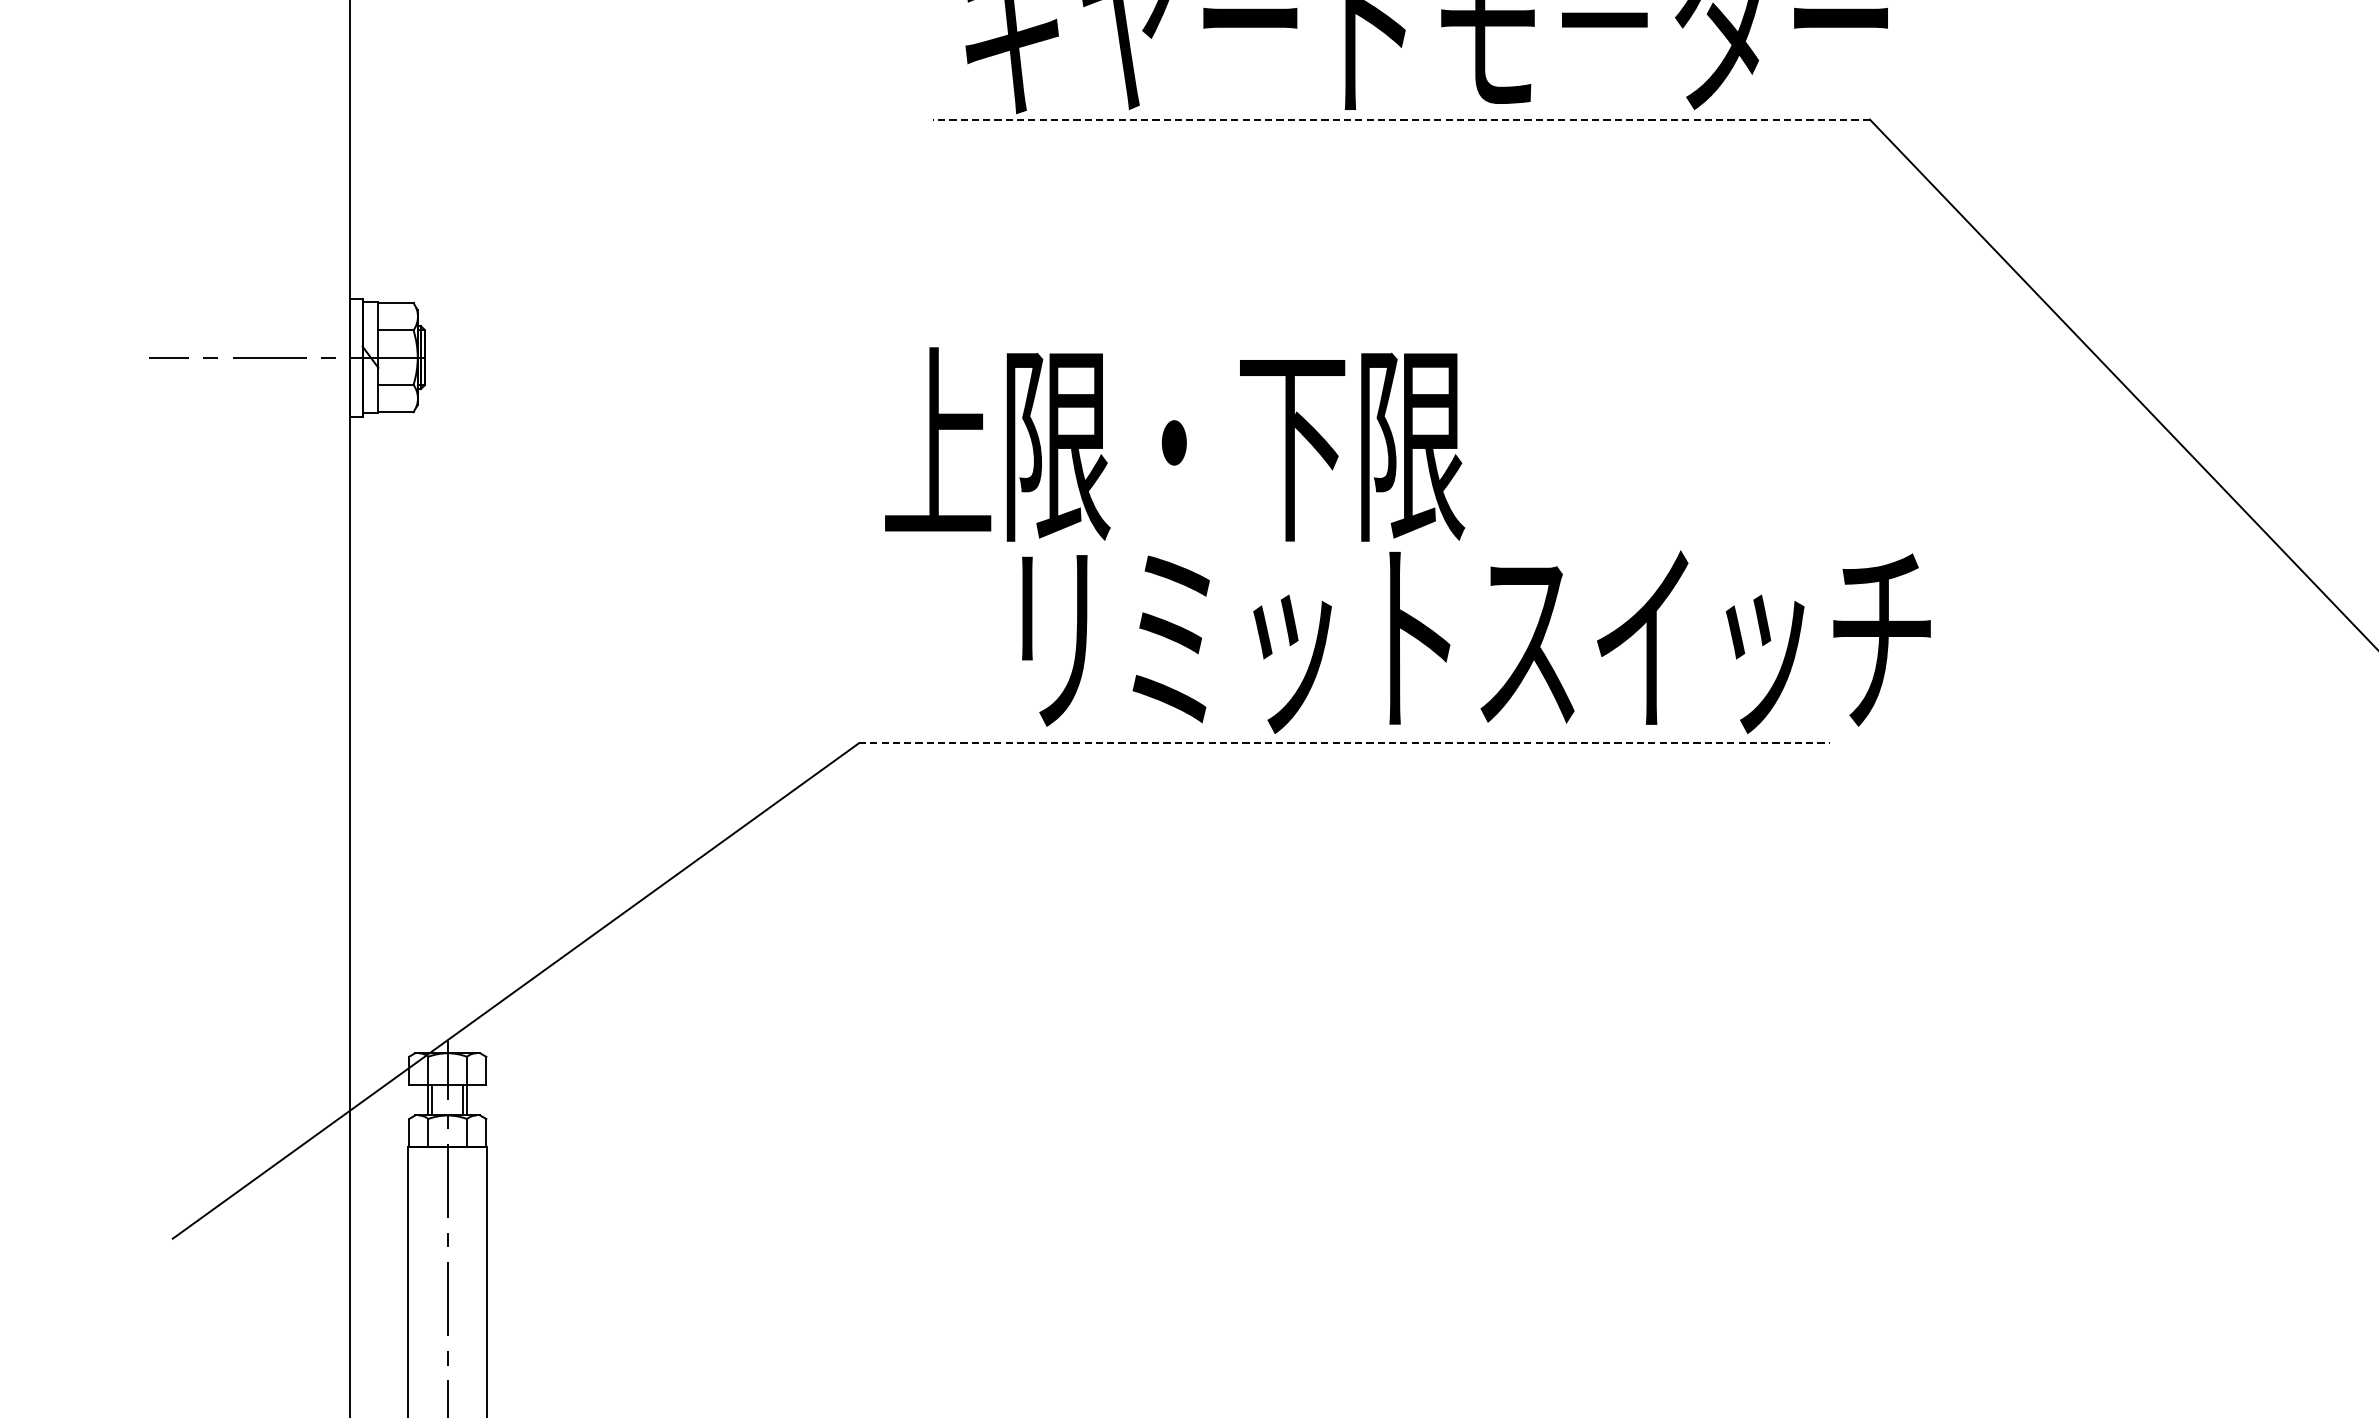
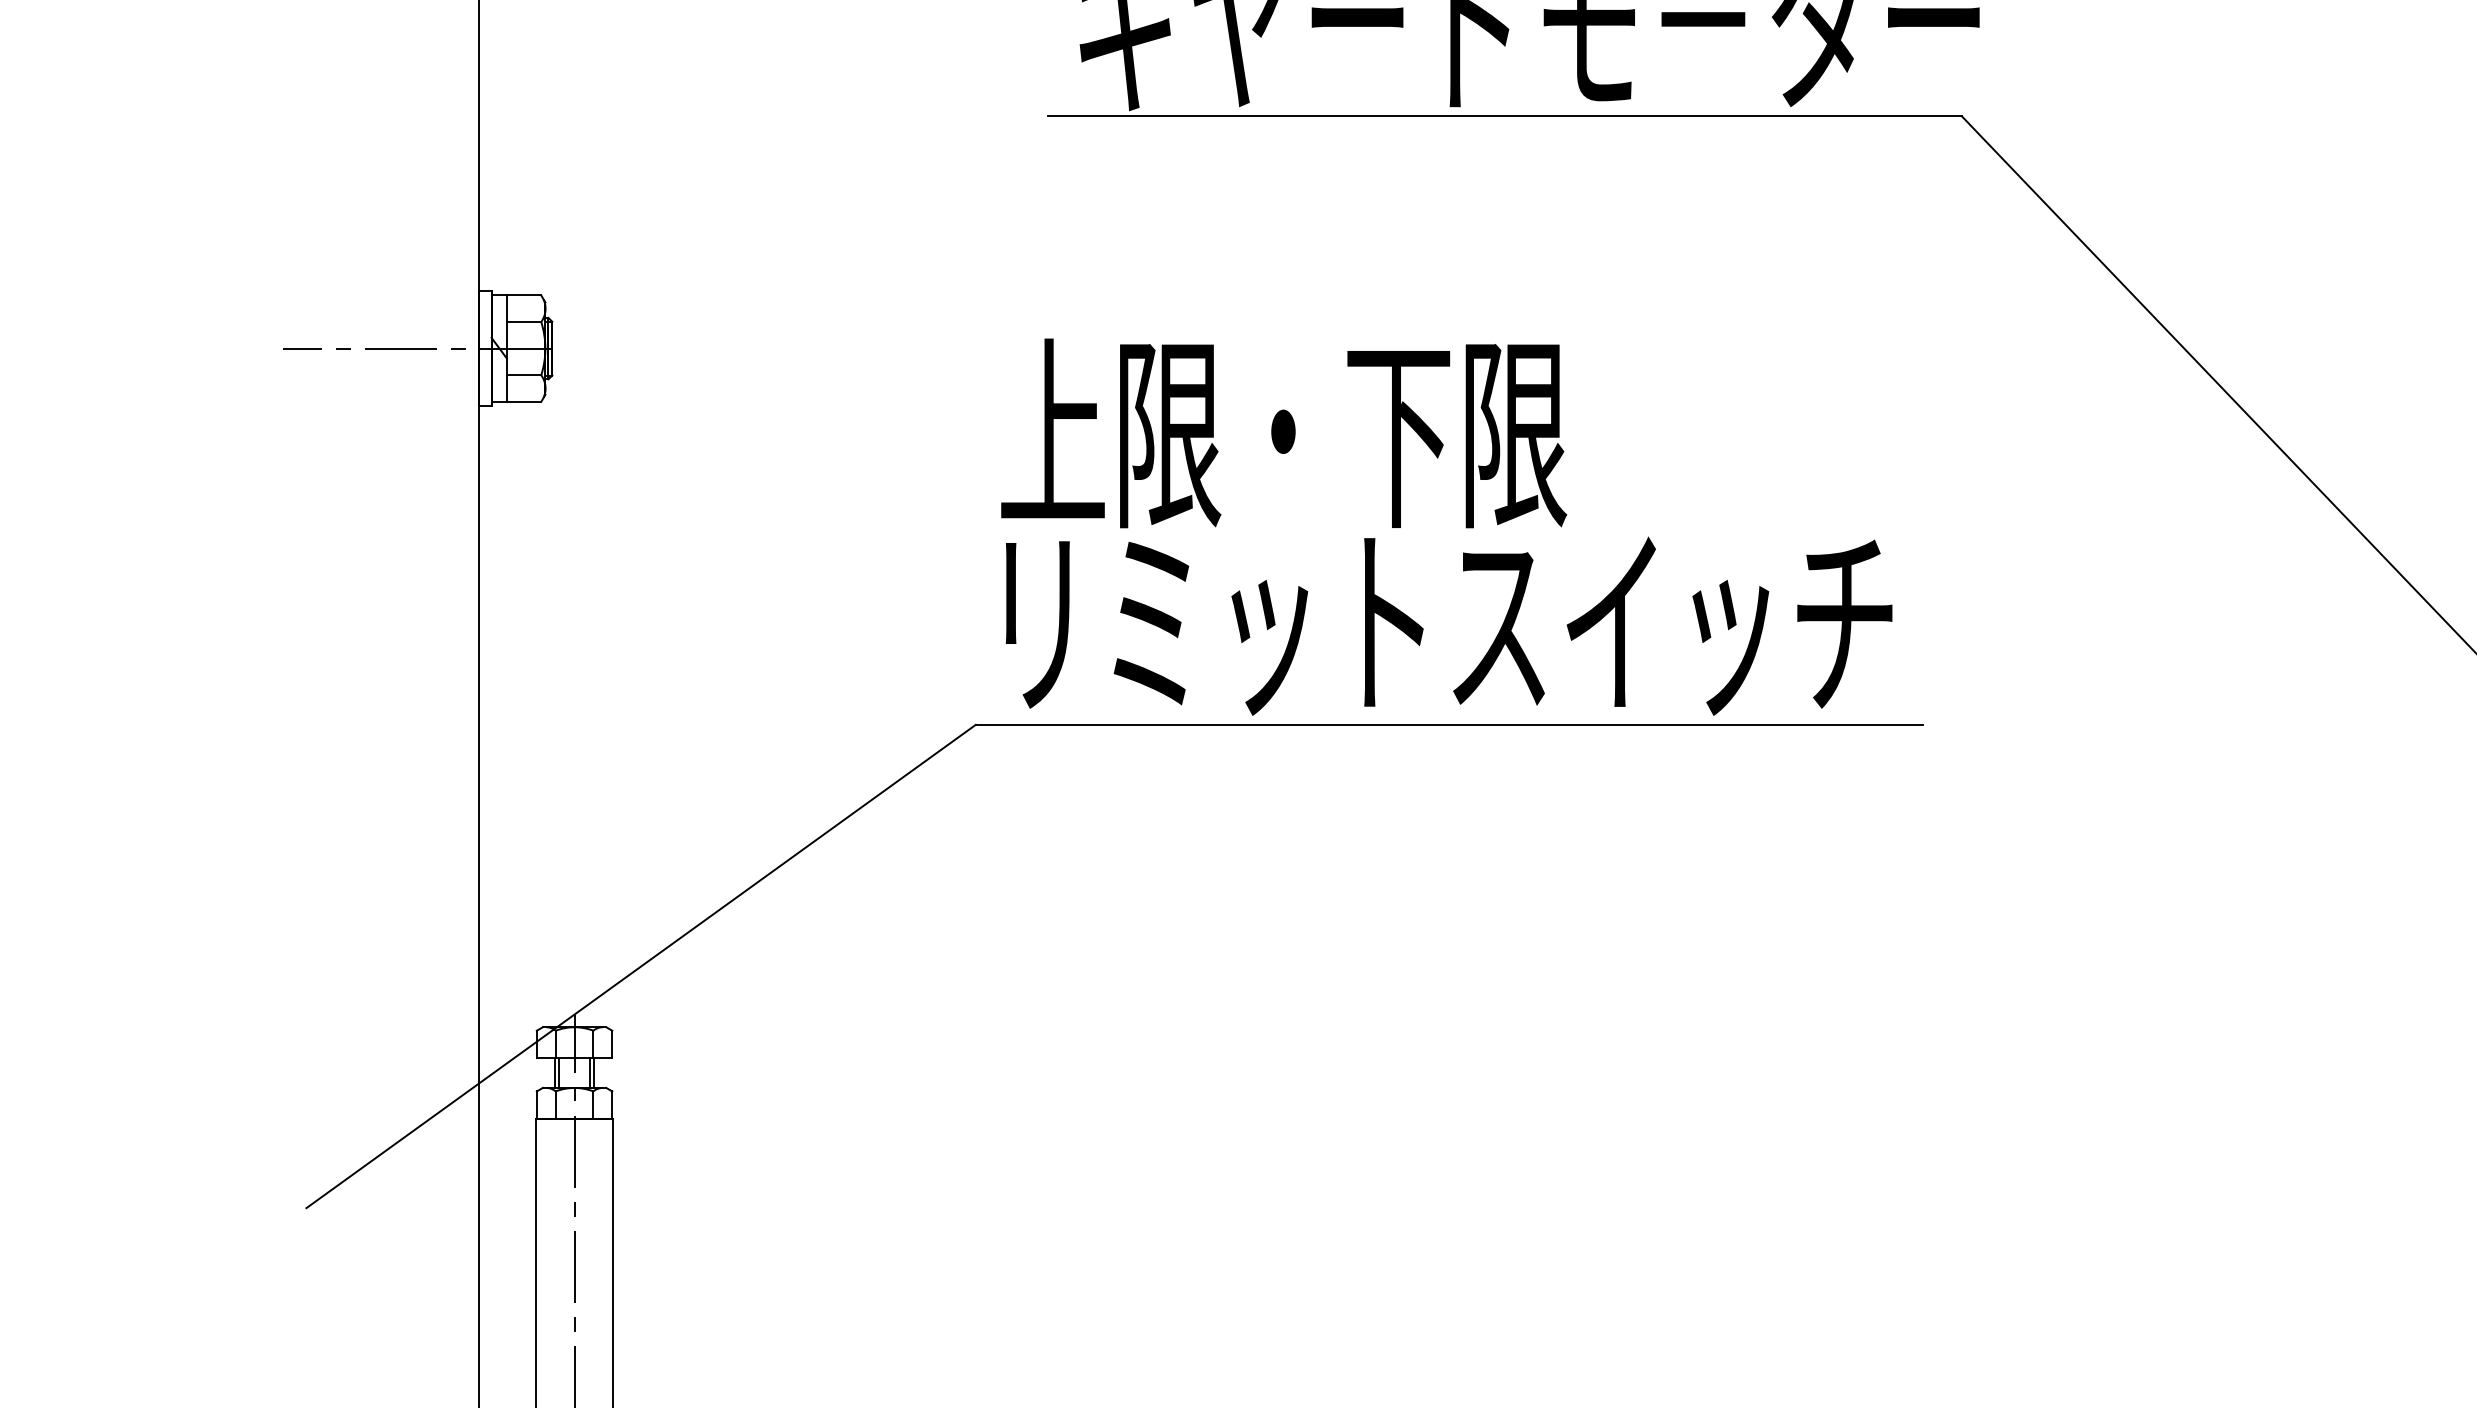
line: (1400, 119) -> (1504, 116), dashed -> solid
text: (1475, 641) -> (1448, 625), moved
line: (1344, 742) -> (1449, 724), dashed -> solid

